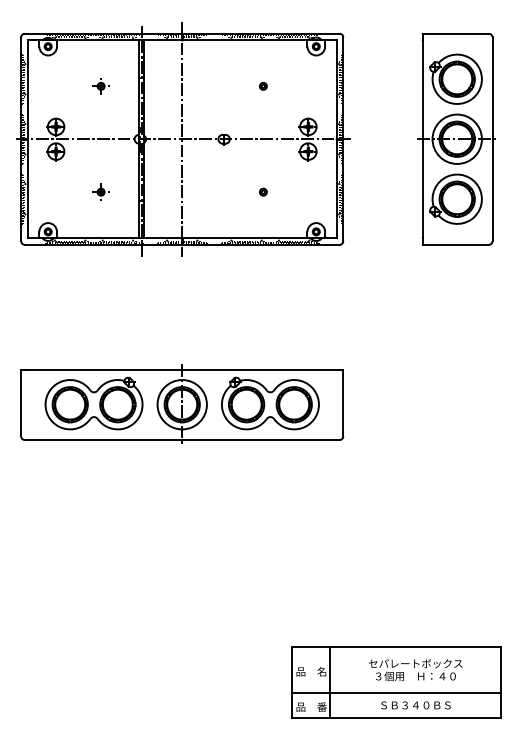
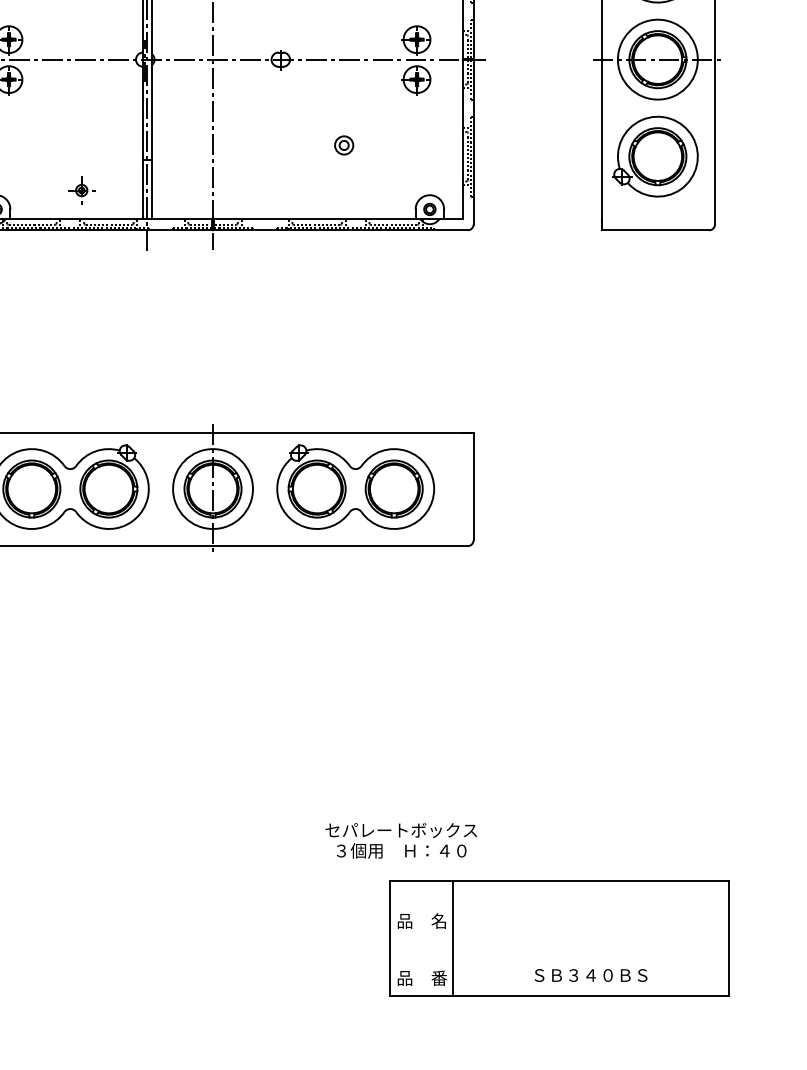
part: (100, 191) -> (80, 189), moved
part: (263, 191) -> (344, 144), size x1.6
text: (415, 670) -> (401, 841), moved
line: (396, 693) -> (559, 956), removed

